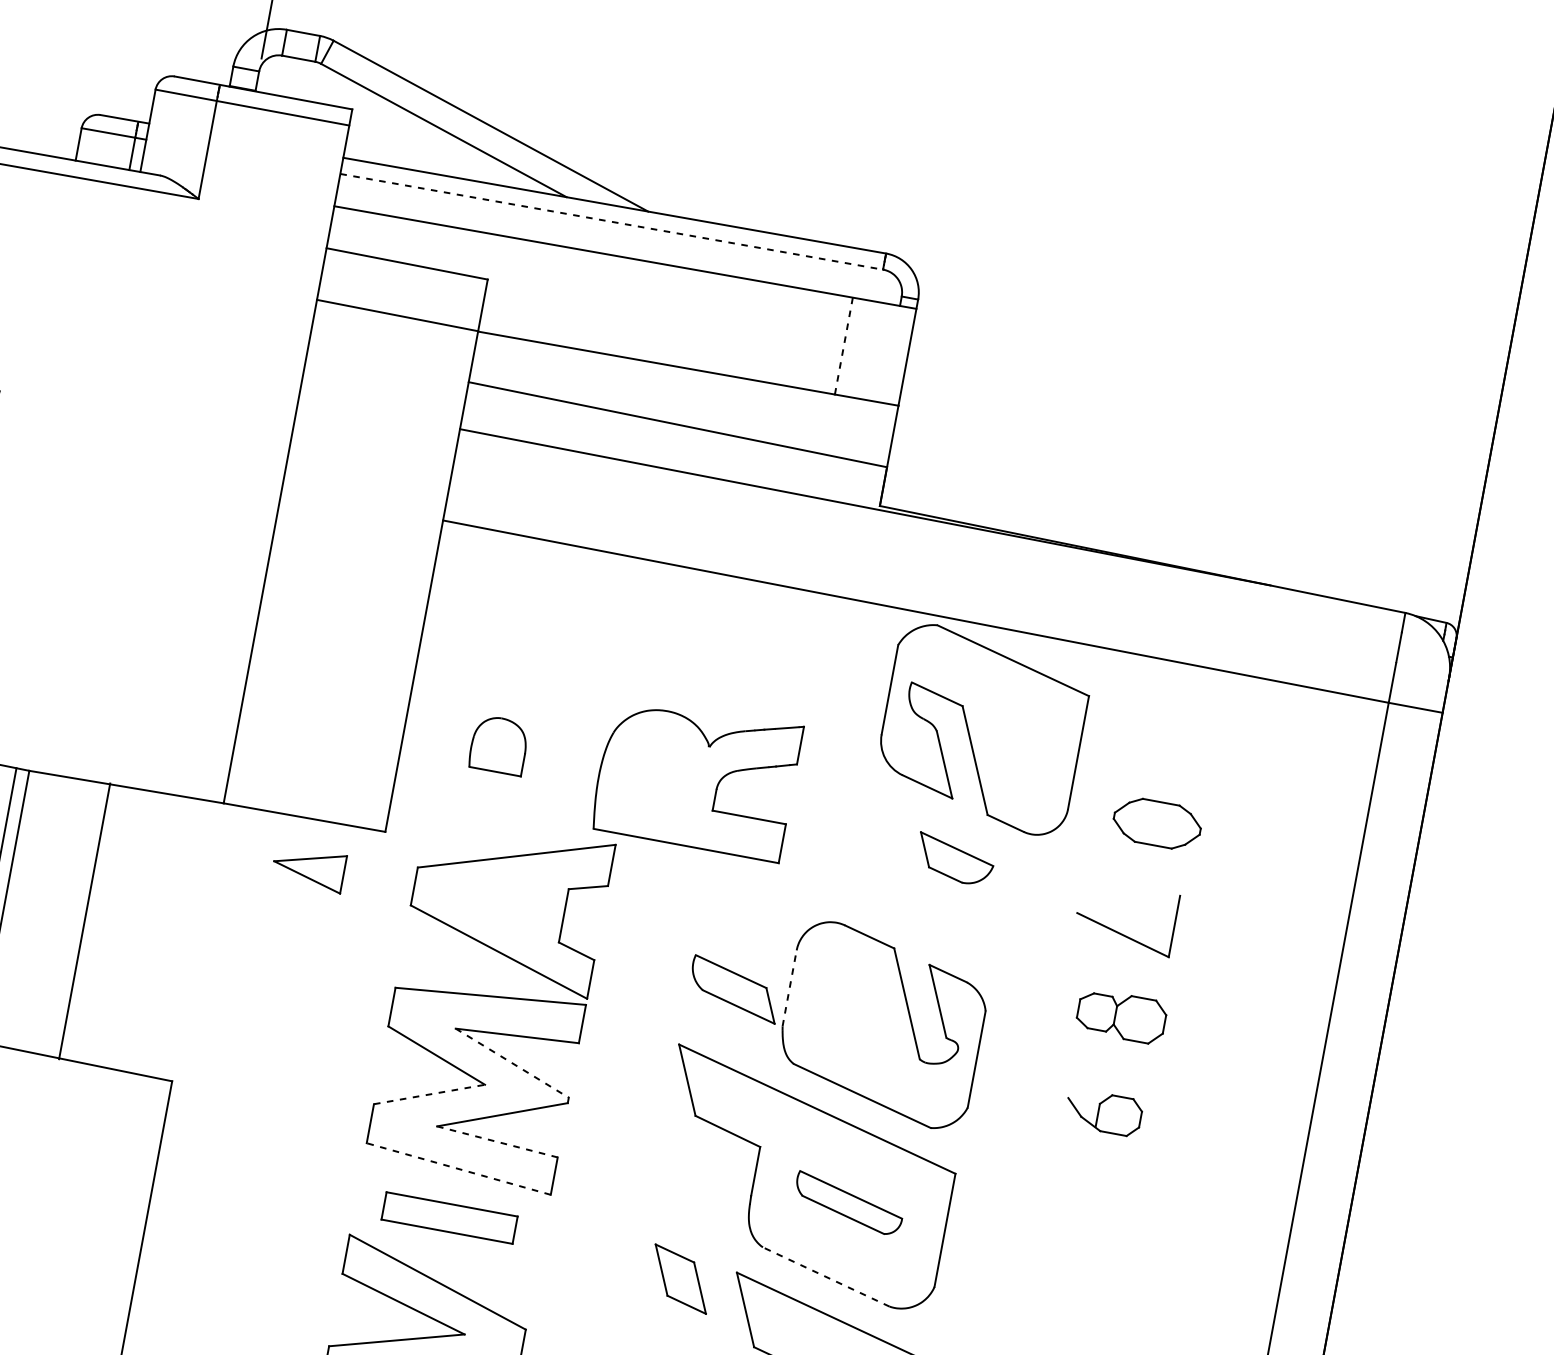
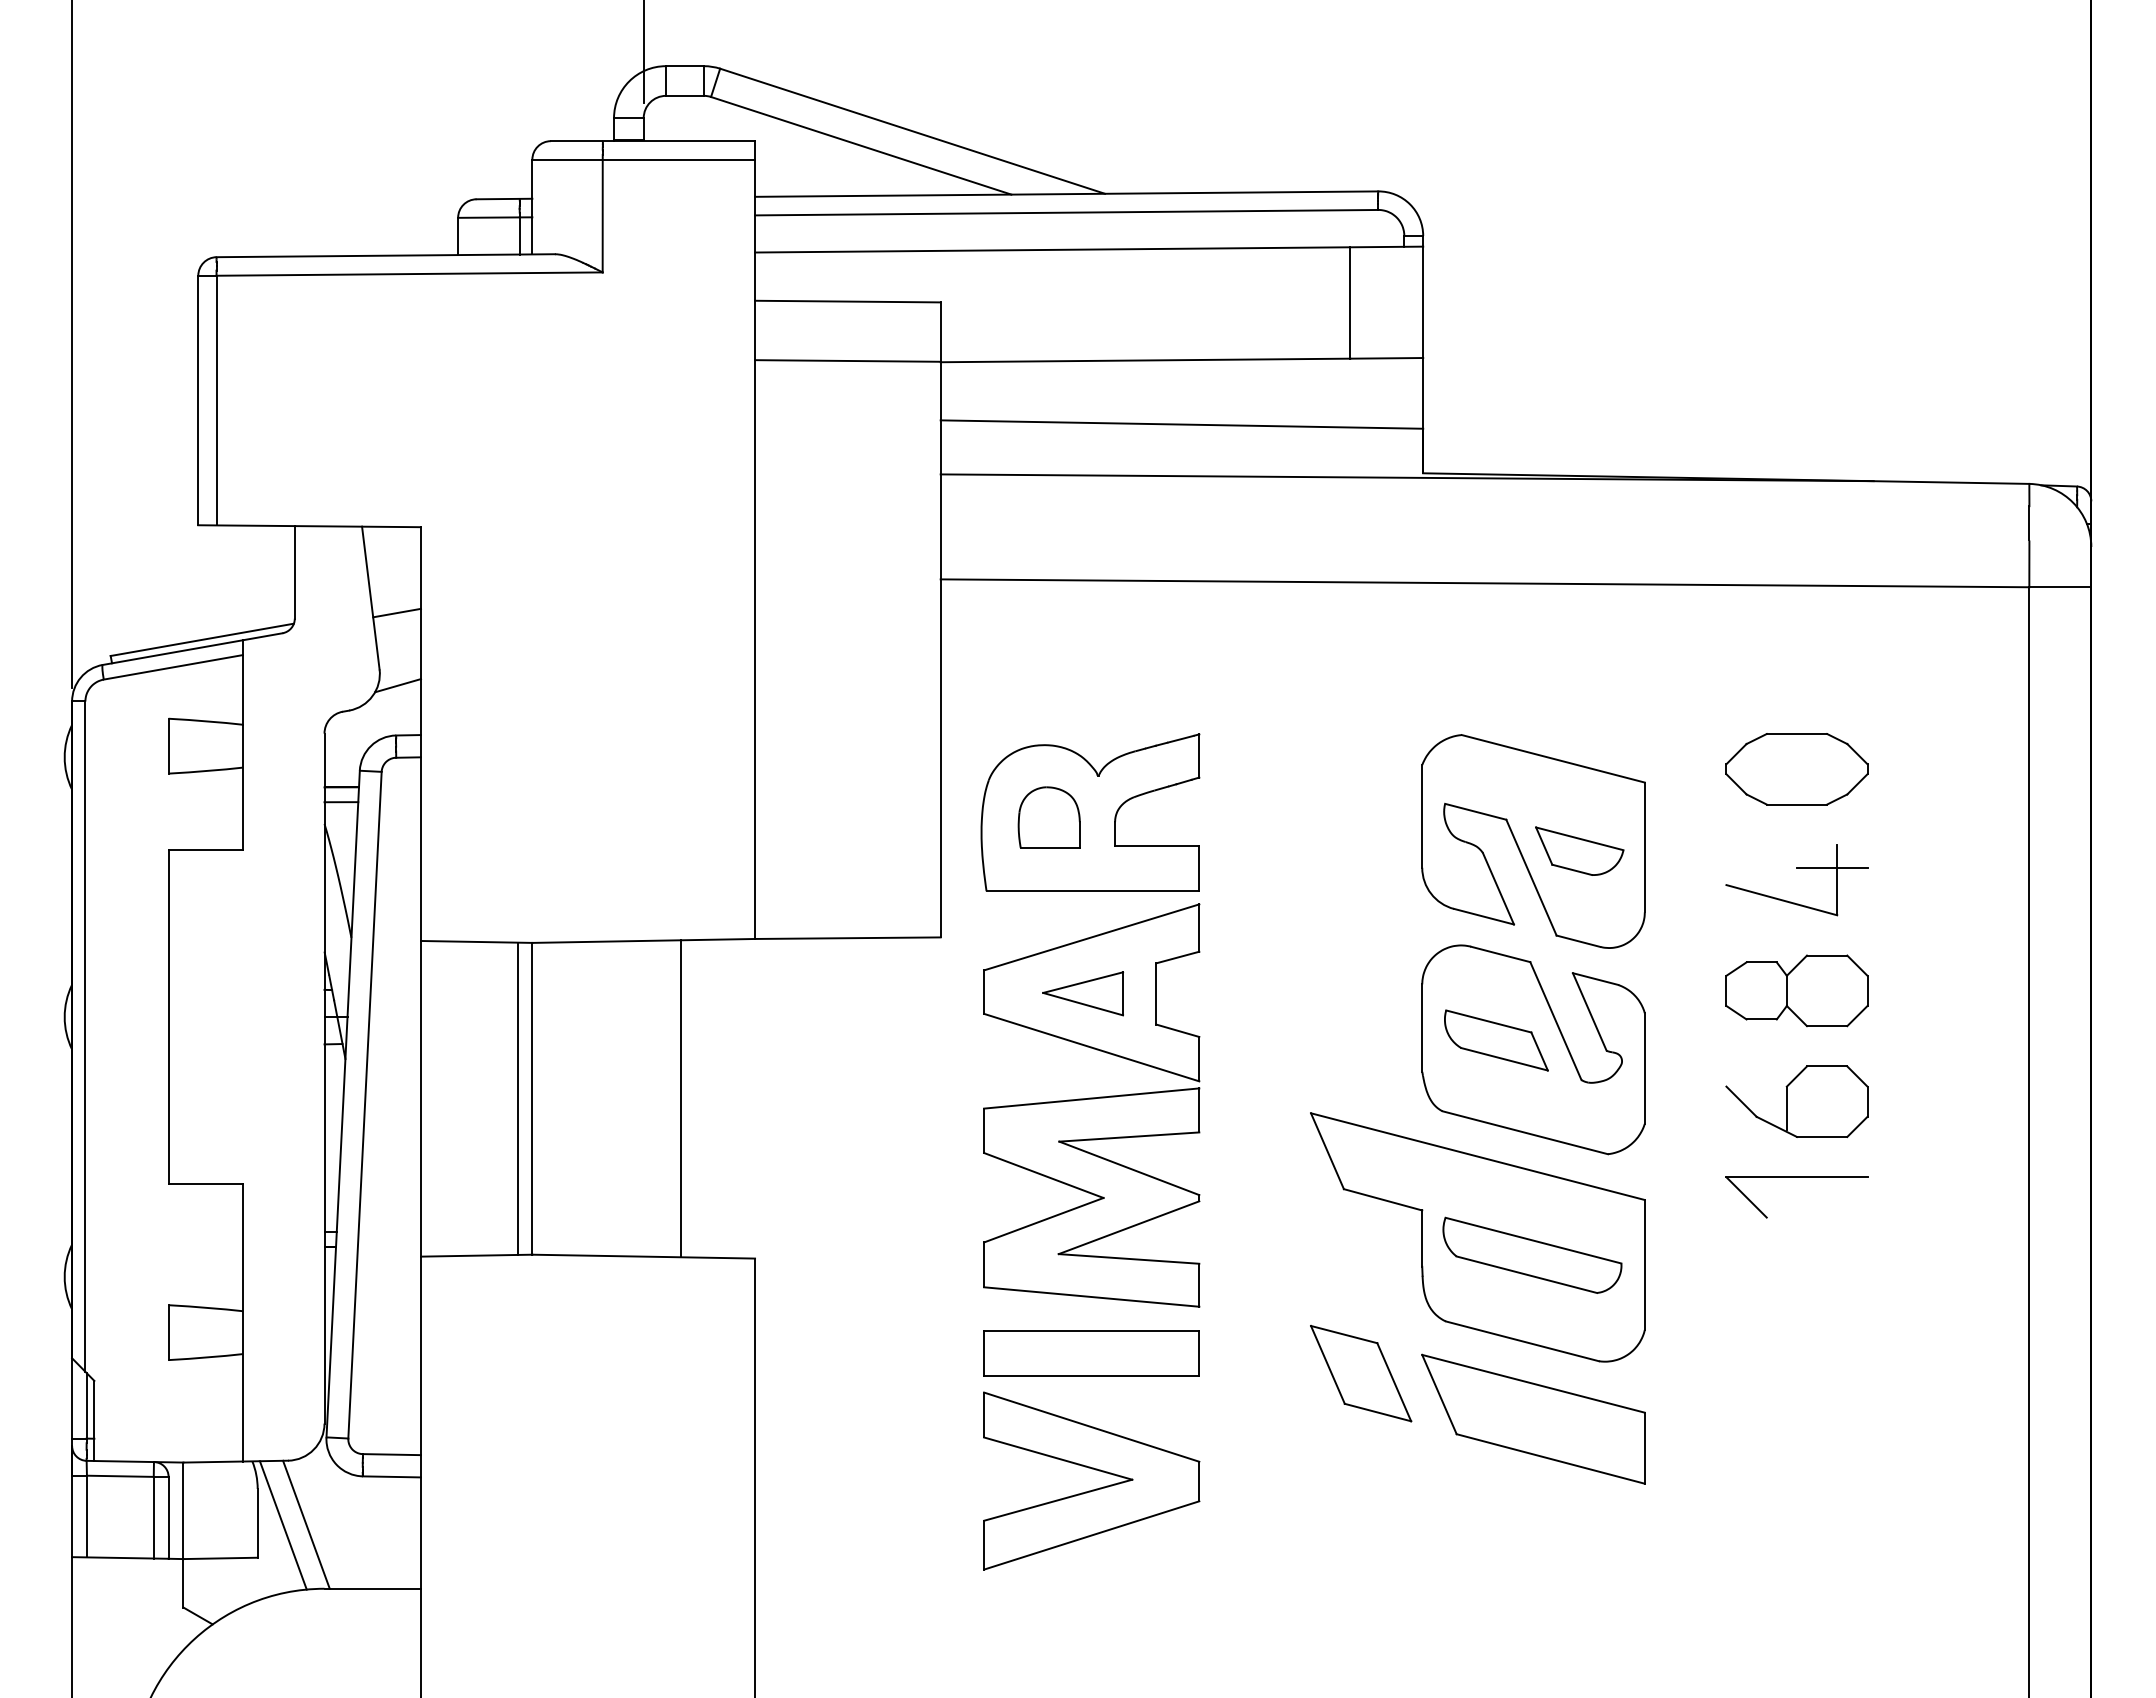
line: (611, 221) -> (1066, 212), dashed -> solid
line: (844, 346) -> (1350, 303), dashed -> solid
part: (982, 729) -> (1533, 841), moved
part: (696, 777) -> (1090, 812), moved
part: (1156, 823) -> (1796, 769), size x1.43
part: (308, 868) -> (1082, 993), moved
line: (1171, 915) -> (1831, 868), added
line: (84, 921) -> (680, 1098), moved
line: (789, 988) -> (1422, 1028), dashed -> solid
part: (734, 989) -> (1496, 1040), moved
part: (1121, 1016) -> (1796, 990), size x1.43
line: (512, 1063) -> (1129, 1168), dashed -> solid
line: (429, 1094) -> (1043, 1220), dashed -> solid
part: (1103, 1112) -> (1796, 1101), size x1.67
line: (497, 1141) -> (1129, 1258), dashed -> solid
line: (458, 1168) -> (1091, 1296), dashed -> solid
part: (1091, 1178) -> (1796, 1177), added
part: (849, 1203) -> (1532, 1254), size x1.43
part: (449, 1218) -> (1091, 1353), size x1.43
line: (825, 1276) -> (1521, 1341), dashed -> solid
part: (681, 1279) -> (1361, 1373), size x1.43

